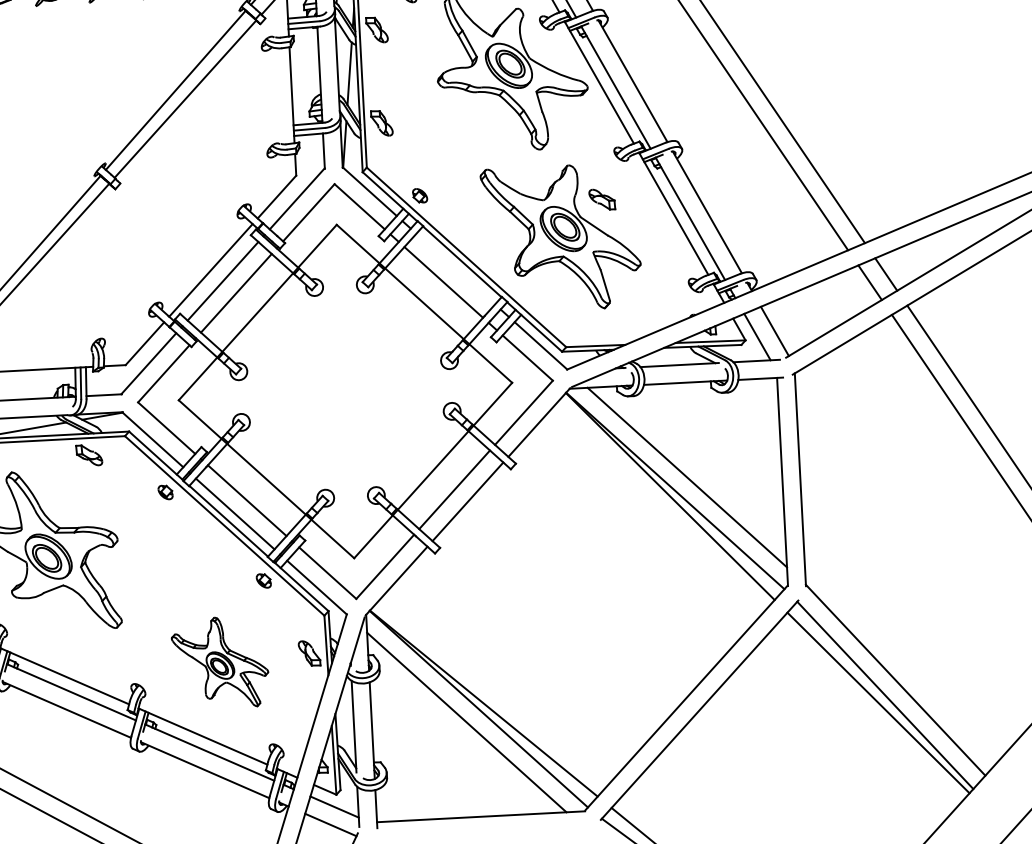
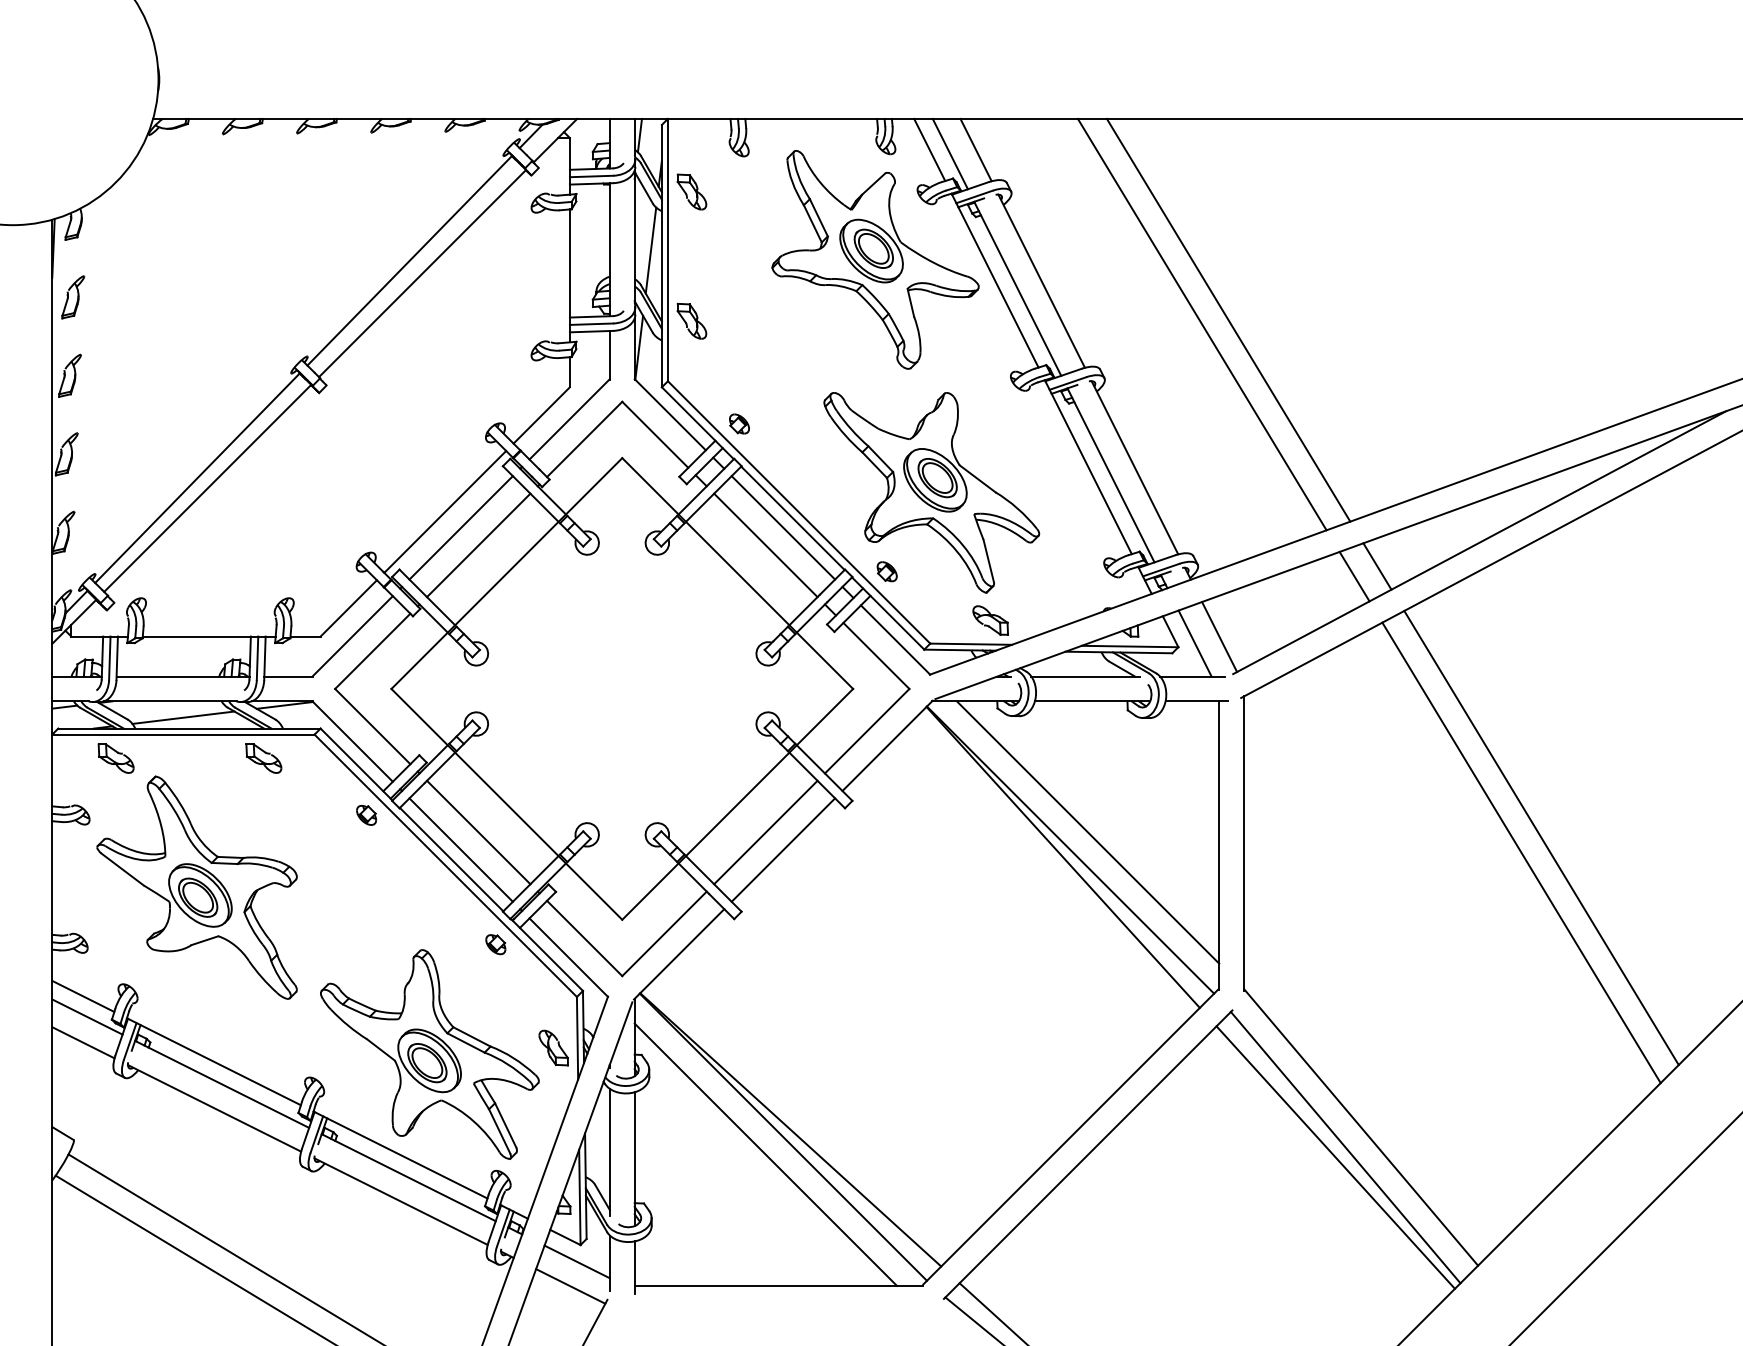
part: (602, 199) -> (990, 620), moved
line: (455, 268) -> (783, 527), added
part: (531, 296) -> (886, 571), added
part: (220, 662) -> (429, 1054), size x1.67

